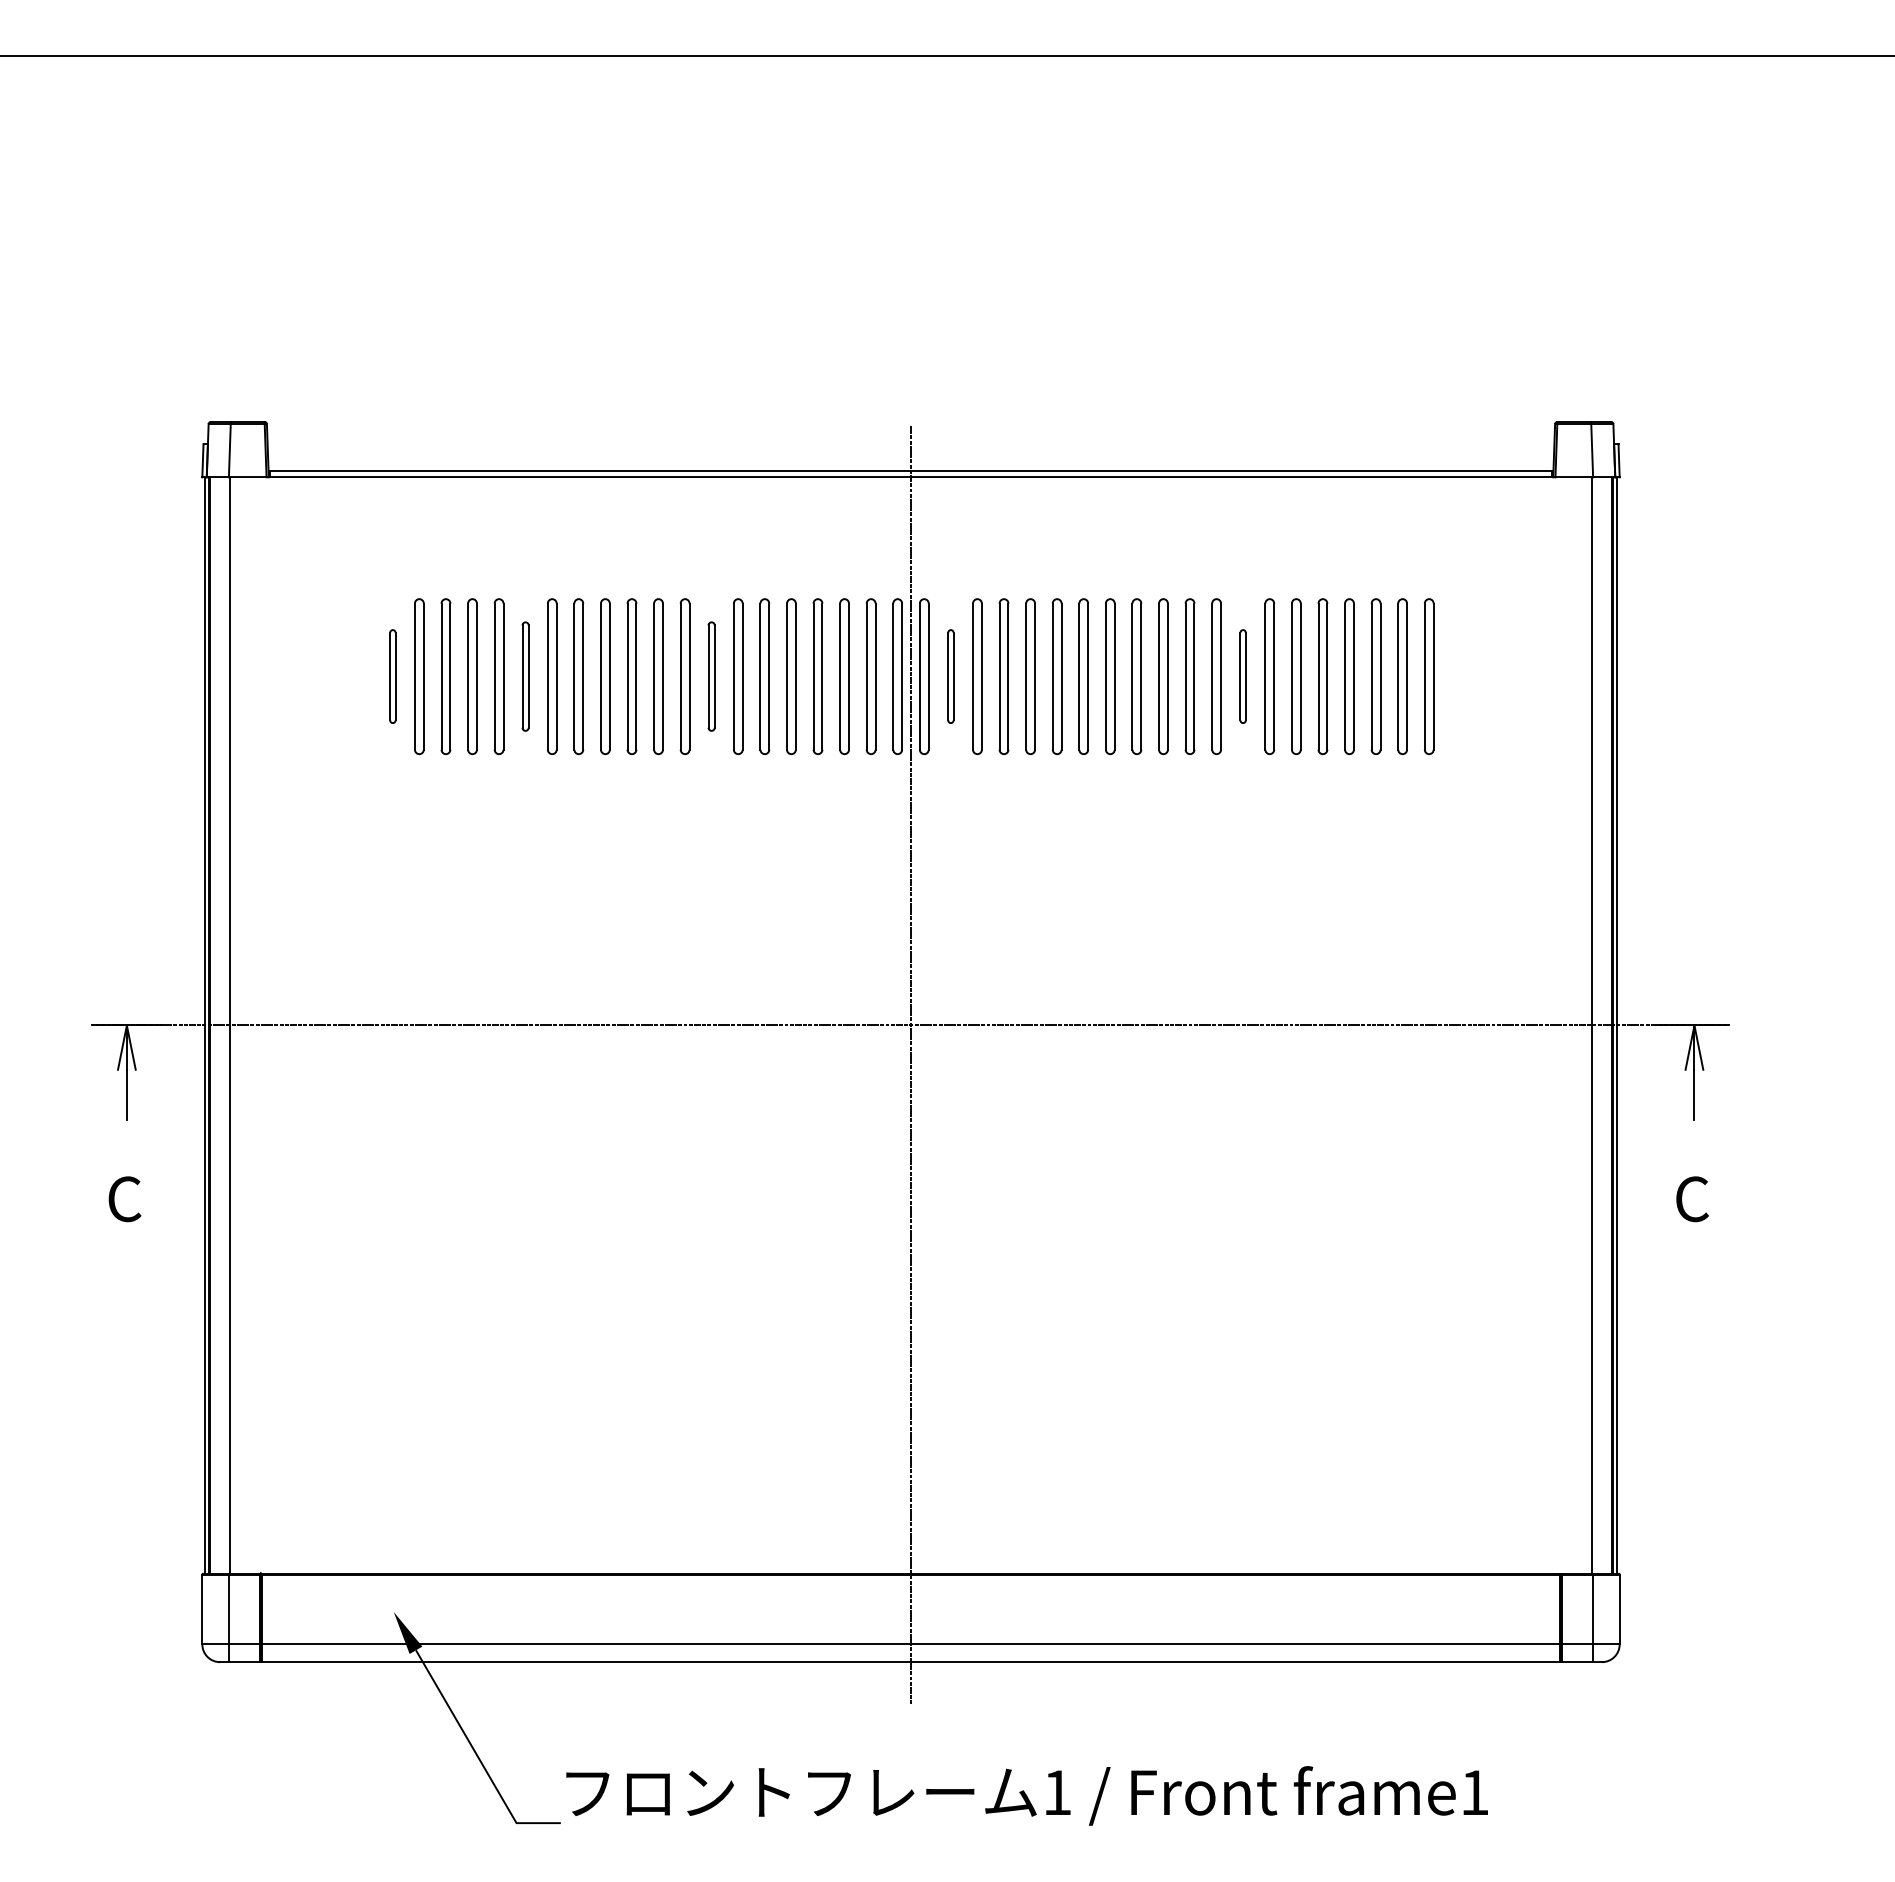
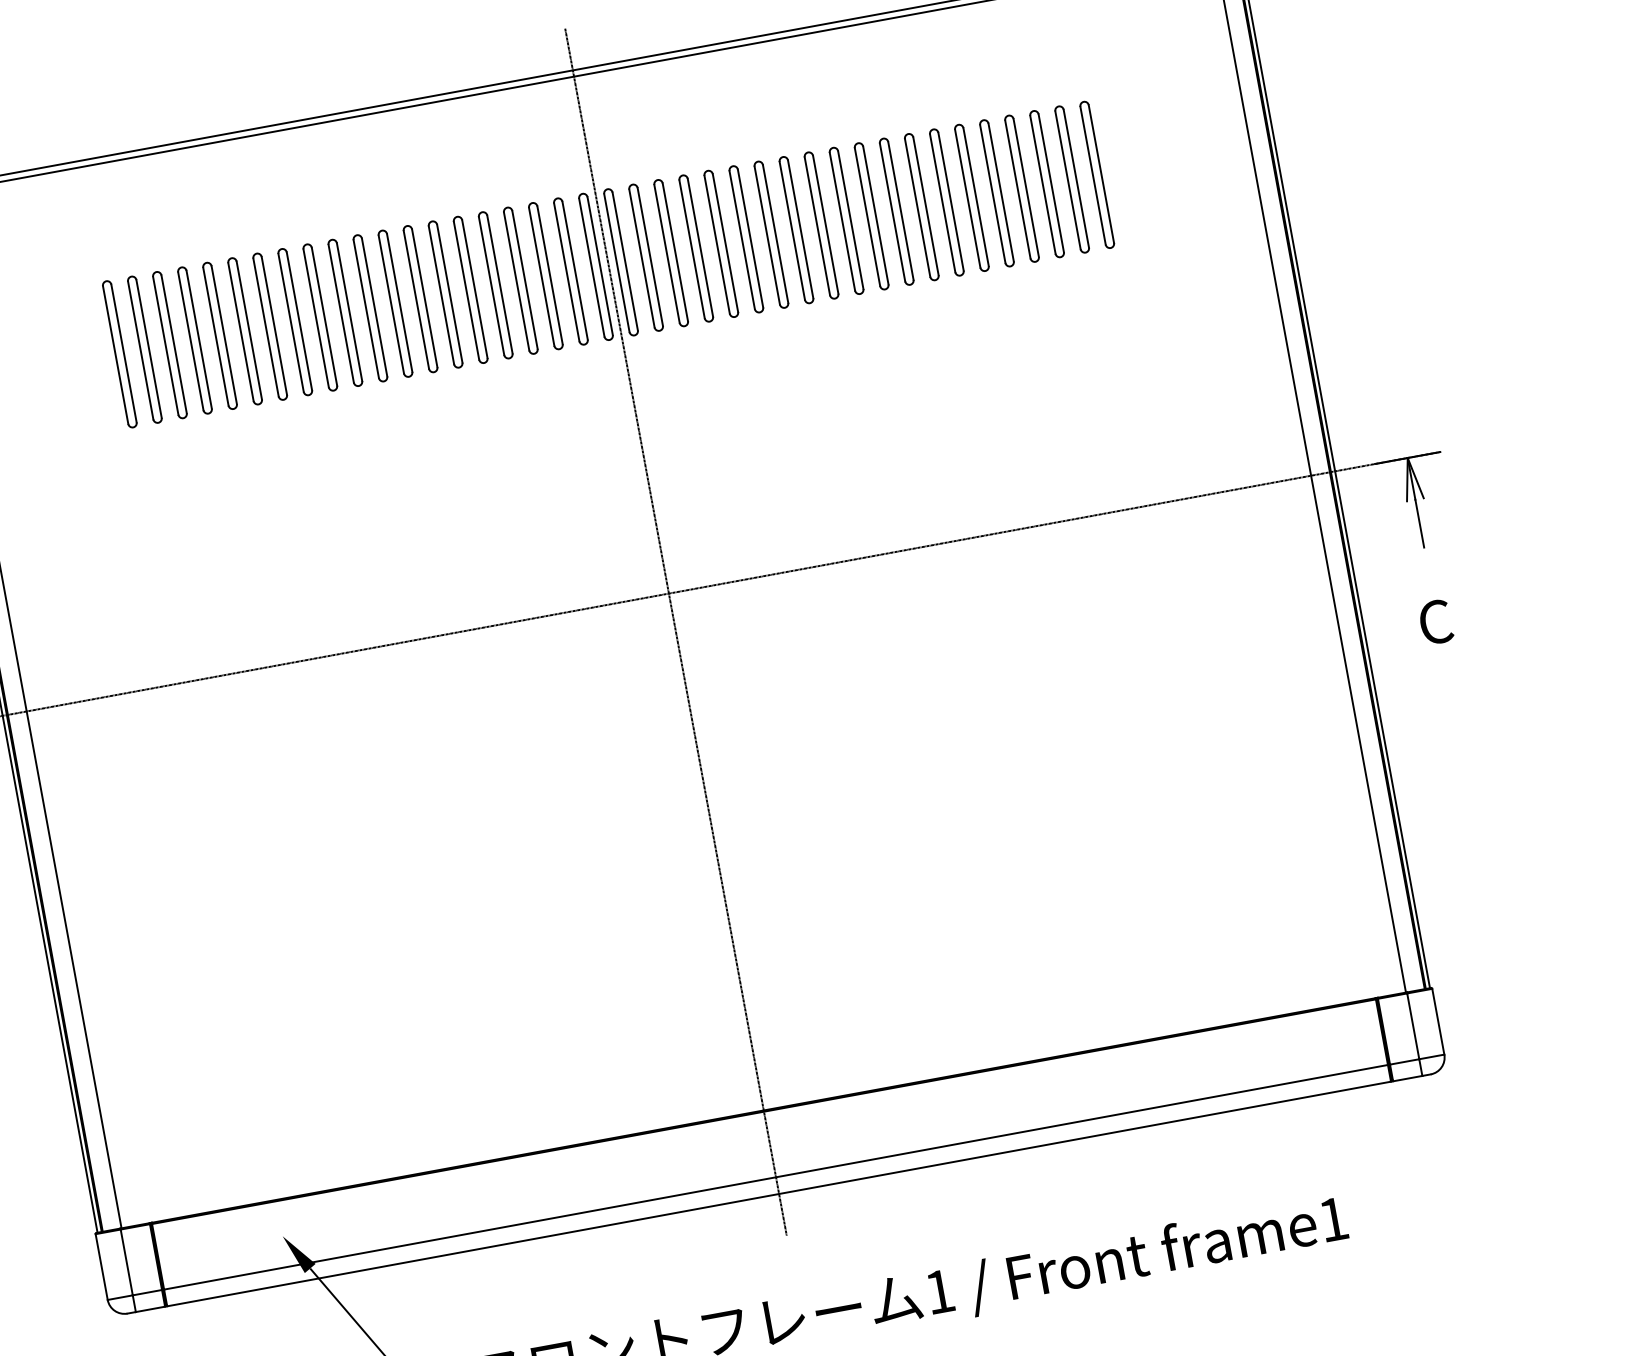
part: (392, 676) -> (119, 354), size x1.67
part: (525, 676) -> (244, 331), size x1.43
part: (711, 676) -> (420, 299), size x1.43
part: (950, 676) -> (645, 257), size x1.67
part: (1242, 676) -> (921, 207), size x1.67

